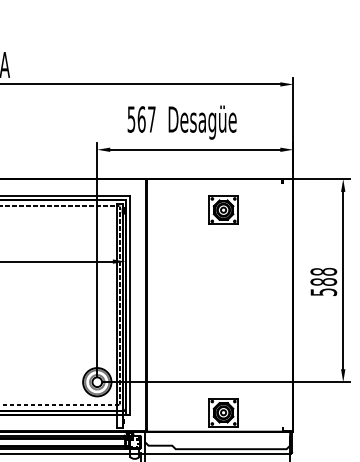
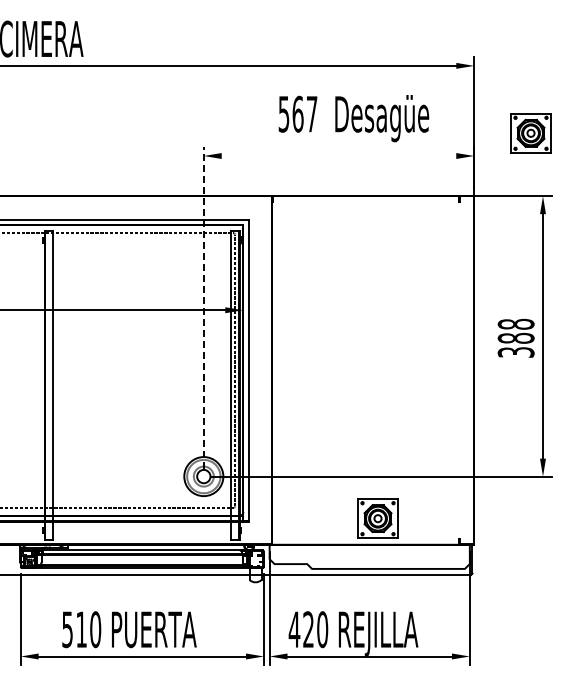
text: (181, 122) -> (353, 118), moved
line: (194, 150) -> (338, 156), removed
part: (223, 210) -> (530, 133), moved
line: (97, 259) -> (203, 307), solid -> dashed
text: (323, 292) -> (515, 352), 588 -> 388

